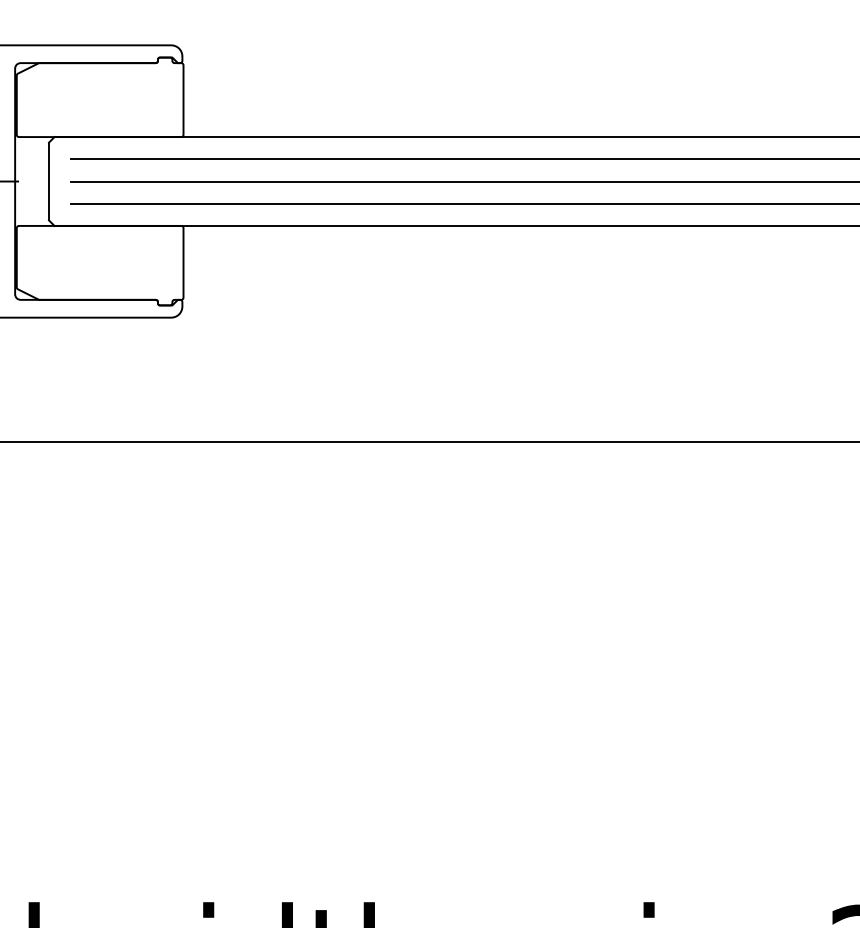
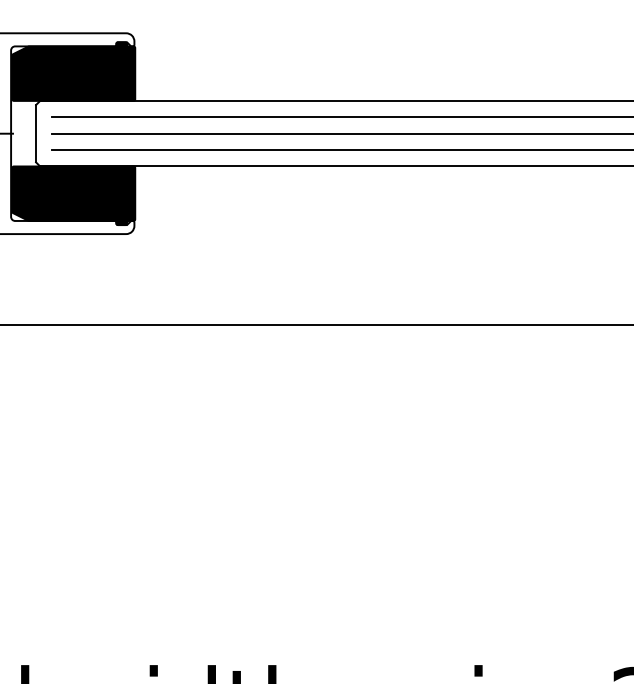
fill: (99, 97) -> (73, 71), added
fill: (99, 265) -> (73, 195), added

